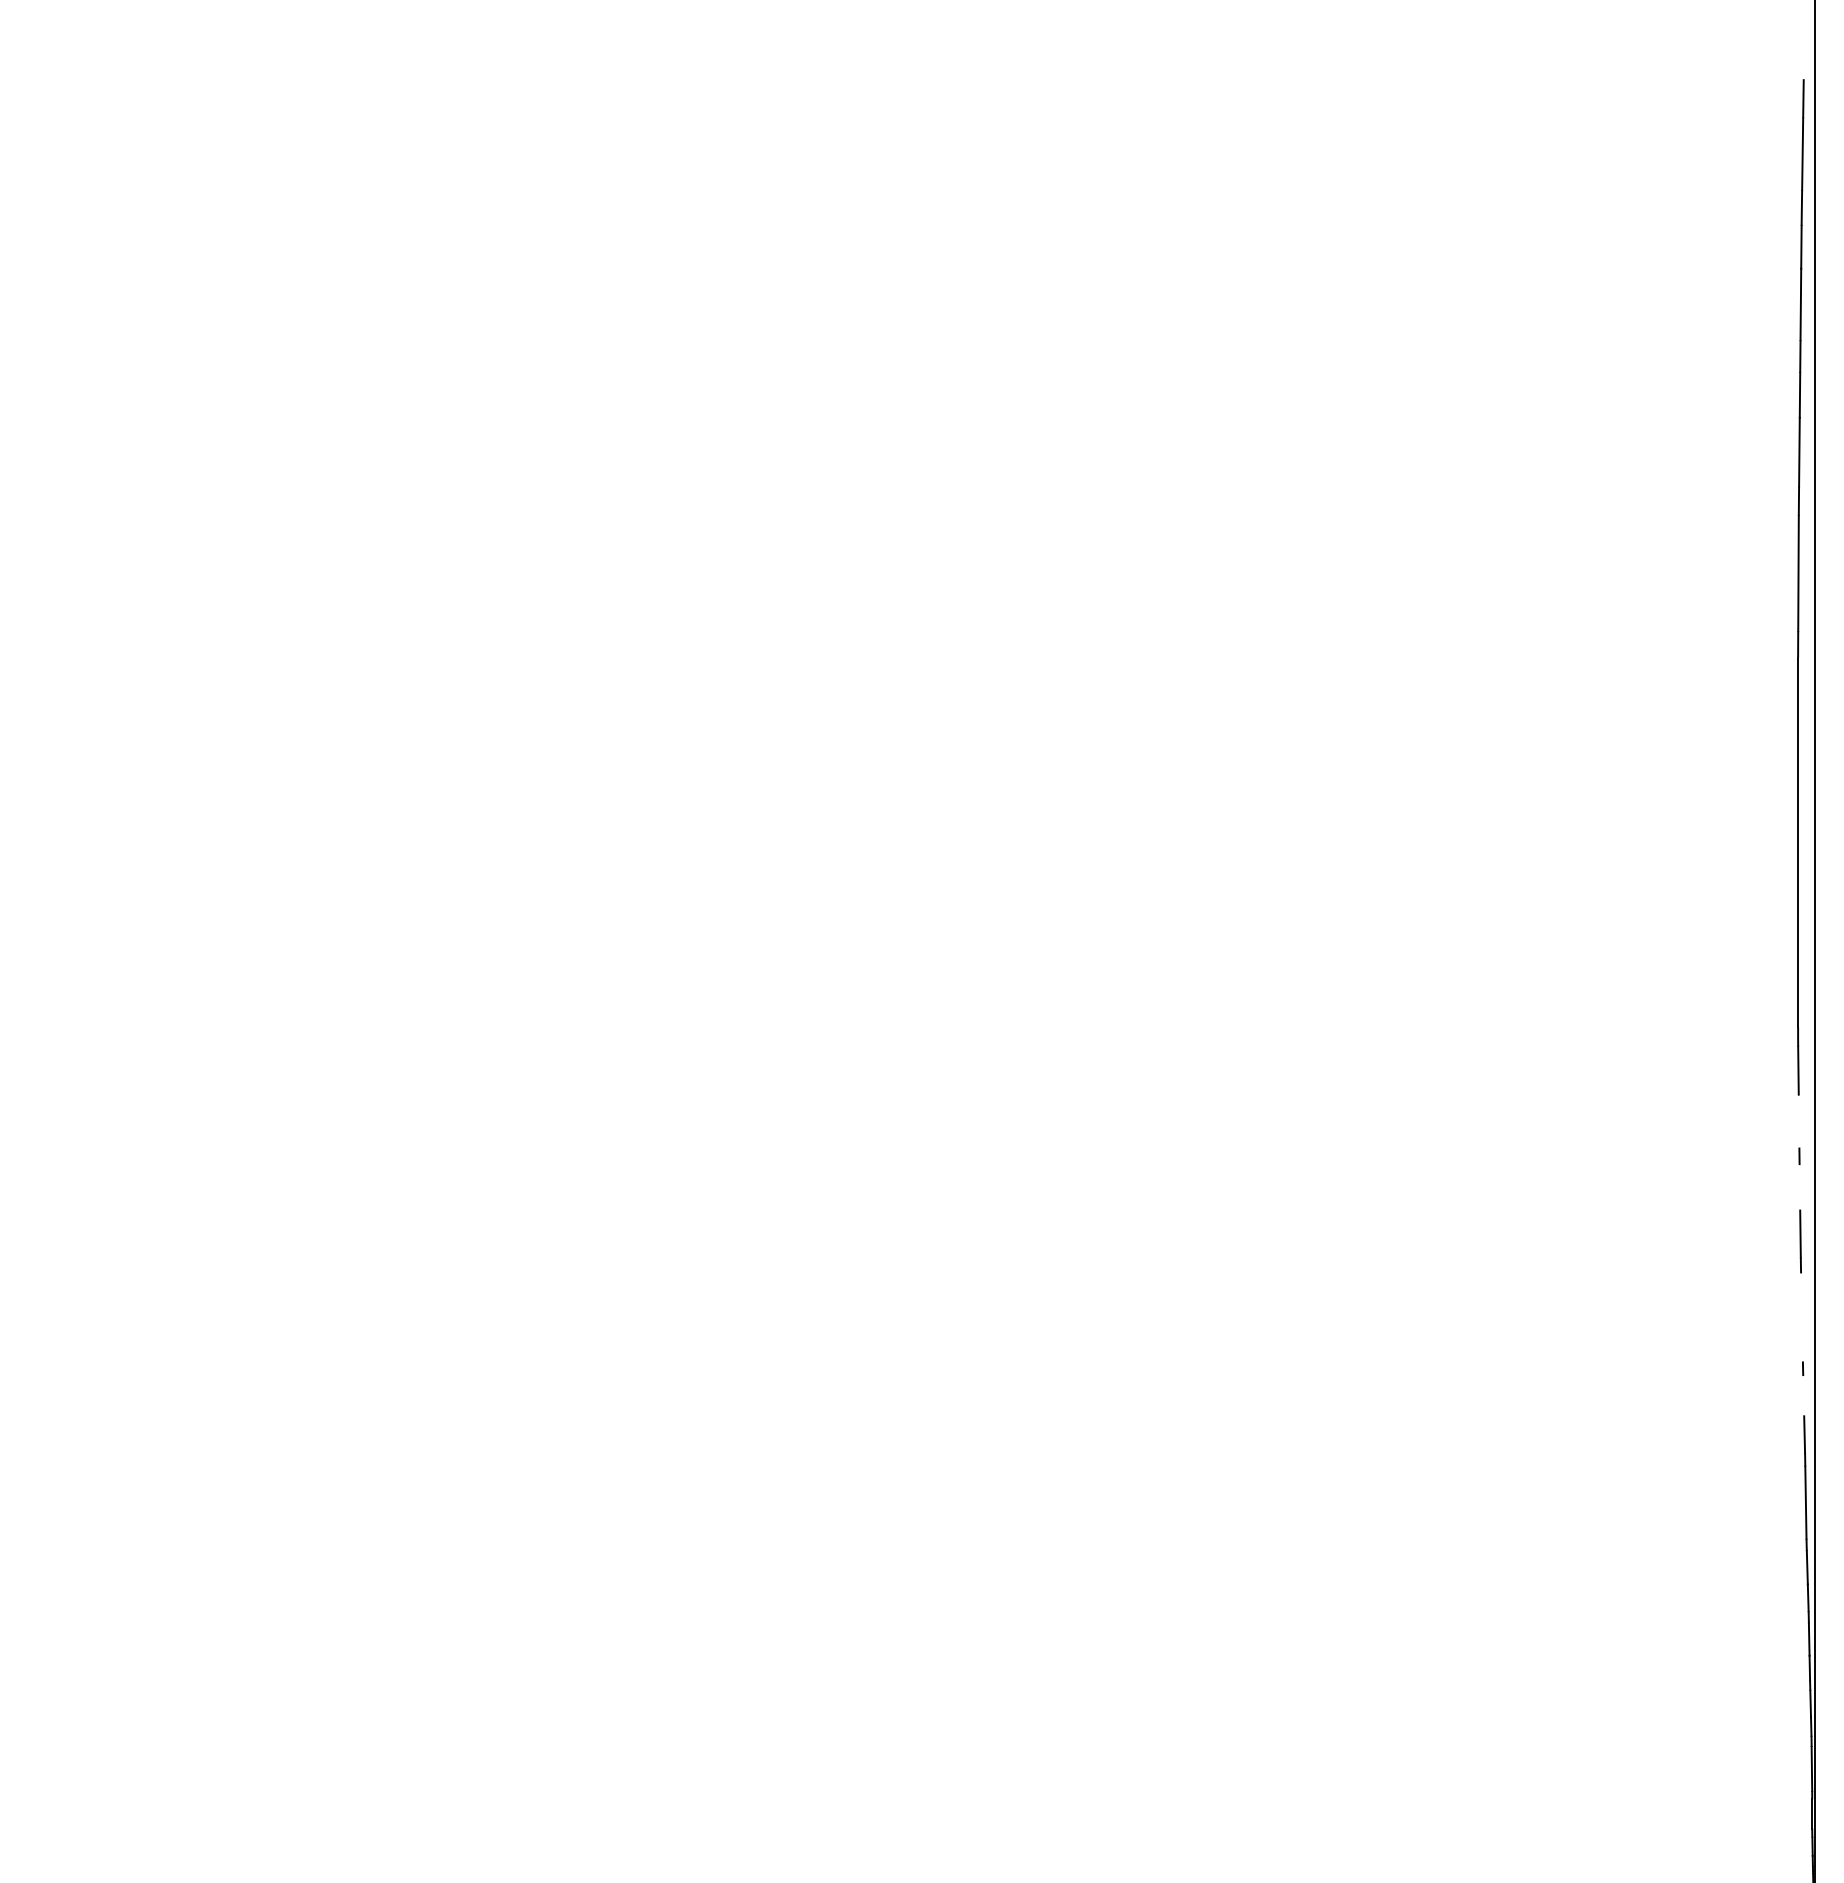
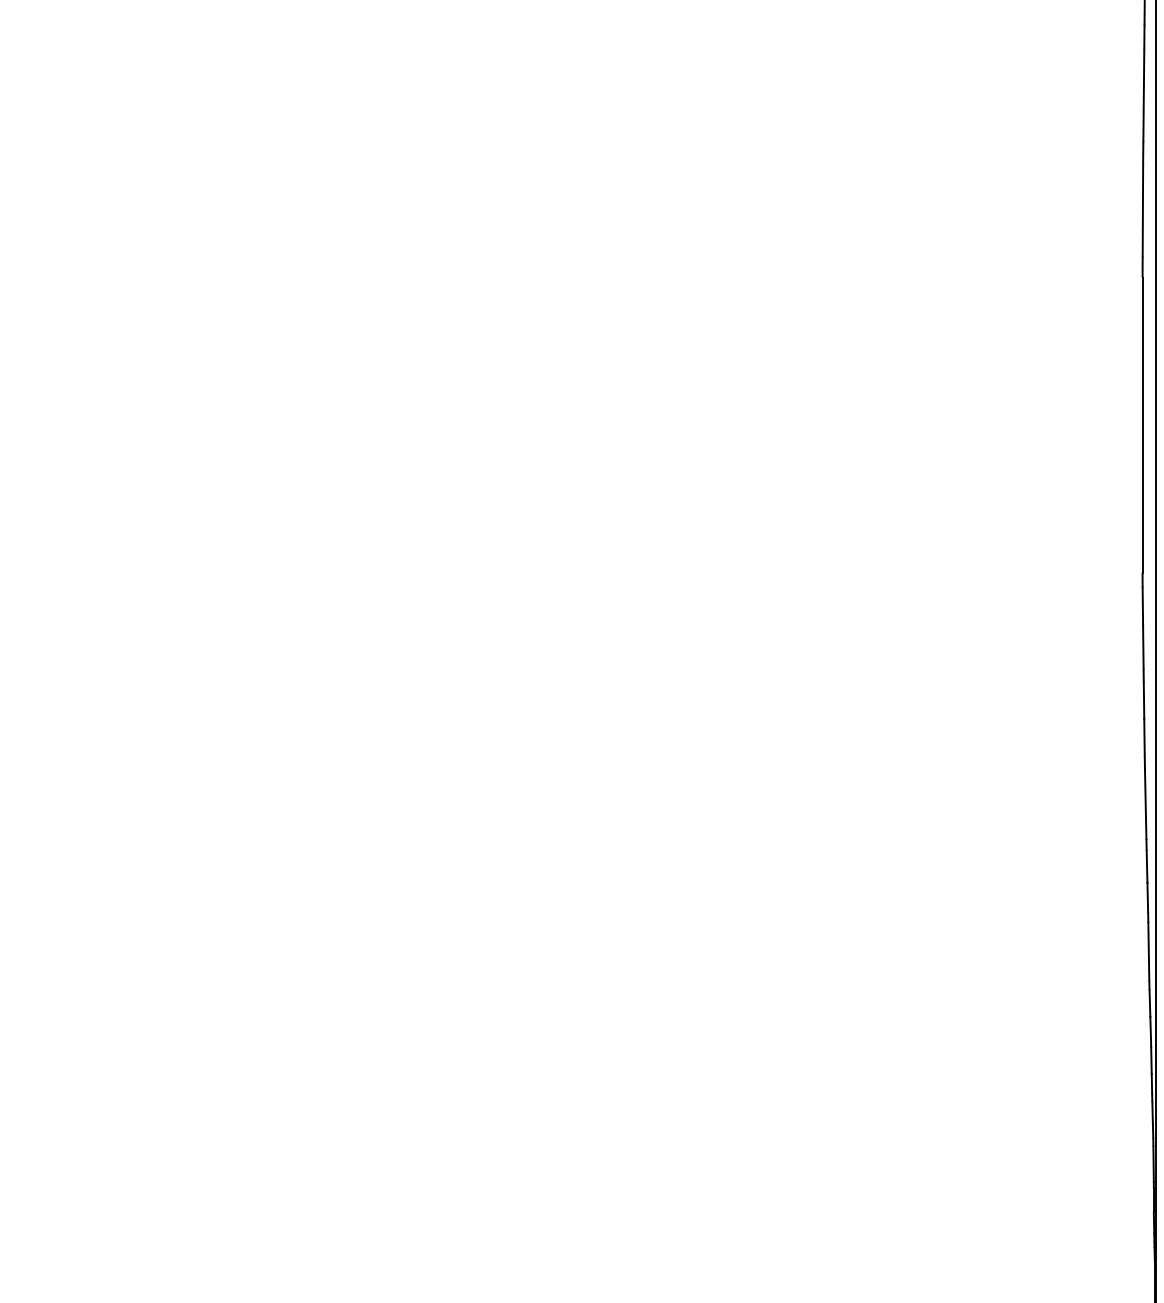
line: (1798, 1120) -> (1142, 646), added
line: (1799, 1187) -> (1143, 700), added
line: (1801, 1317) -> (1145, 804), added
line: (1803, 1396) -> (1146, 867), added

